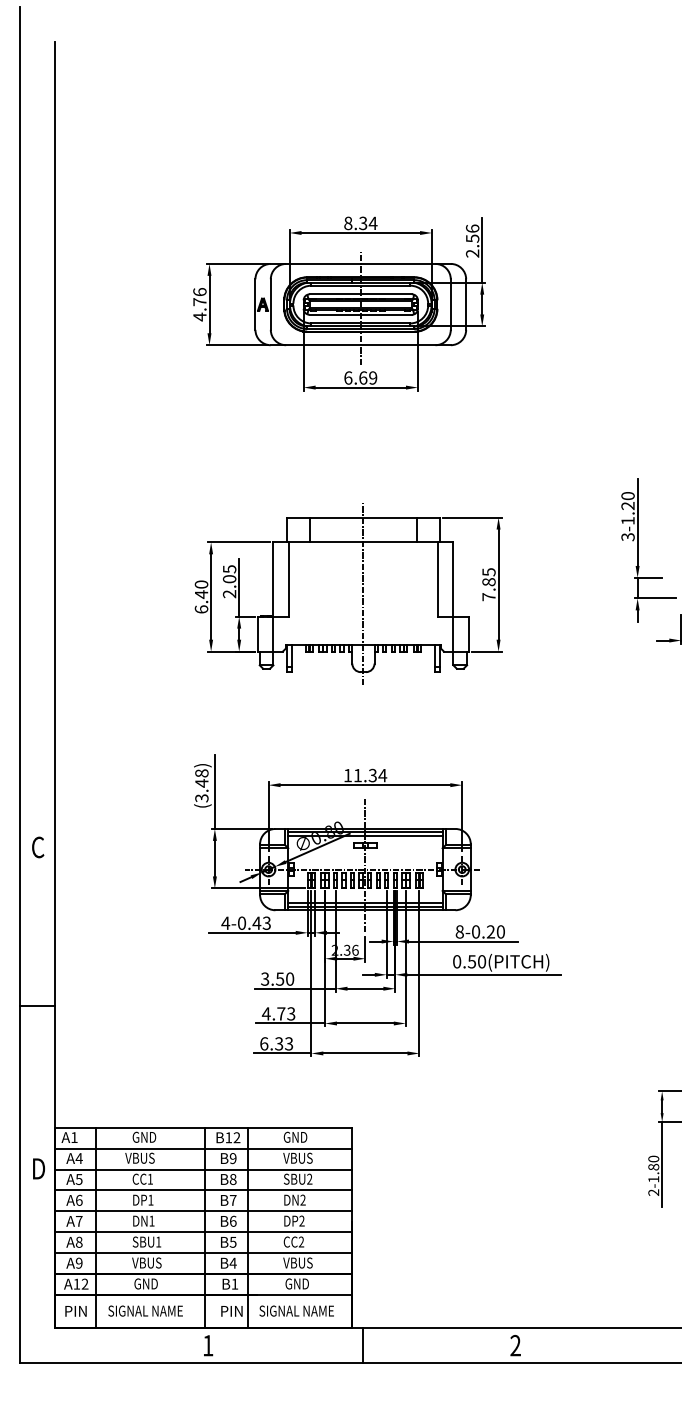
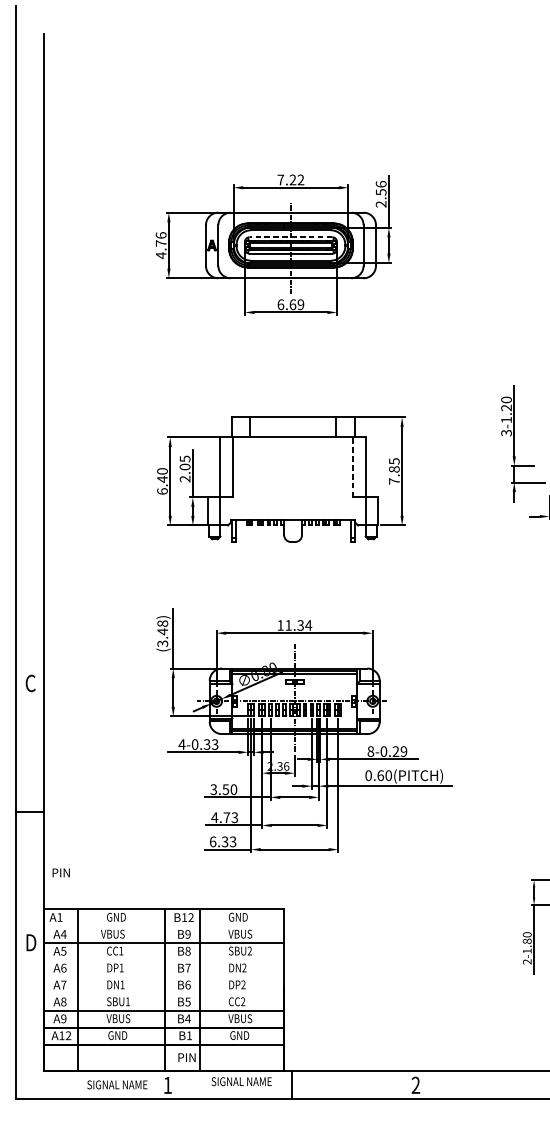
text: (360, 223) -> (290, 180), 8.34 -> 7.22
line: (360, 294) -> (290, 237), solid -> dashed
line: (438, 579) -> (353, 467), solid -> dashed
line: (363, 592) -> (293, 477), removed
text: (256, 922) -> (206, 743), 4-0.43 -> 4-0.33
text: (500, 931) -> (403, 751), 8-0.20 -> 8-0.29
text: (471, 961) -> (380, 775), 0.50(PITCH) -> 0.60(PITCH)
line: (203, 1148) -> (164, 926), removed
line: (203, 1190) -> (164, 960), removed
line: (203, 1211) -> (164, 977), removed
line: (203, 1232) -> (164, 994), removed
text: (145, 1310) -> (117, 1084), moved
text: (296, 1310) -> (241, 1081), moved
text: (75, 1311) -> (60, 873), moved

